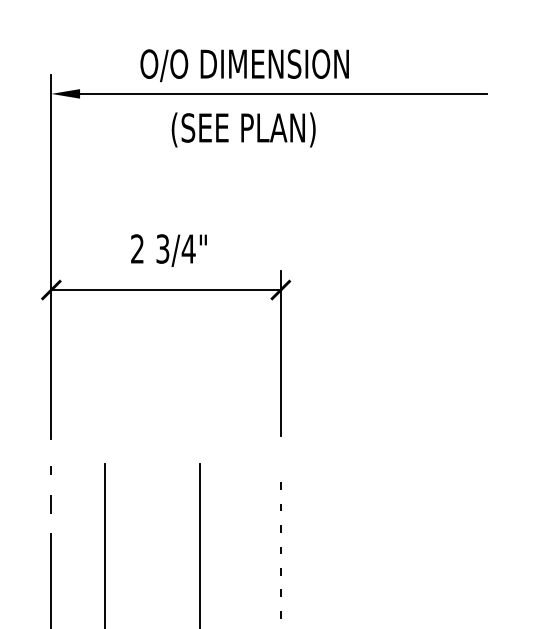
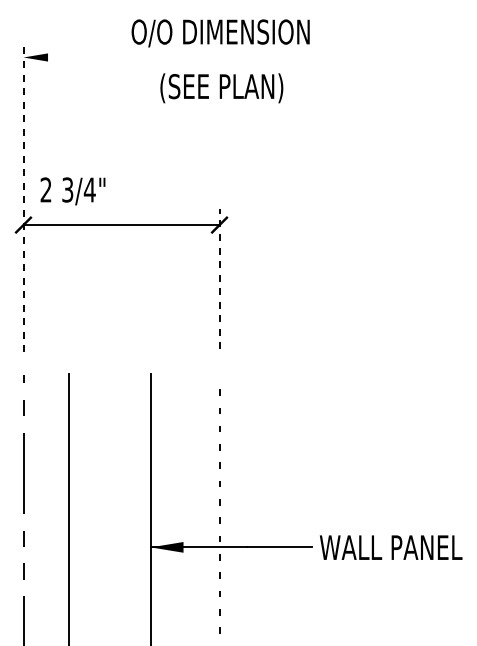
text: (244, 65) -> (220, 33), moved
line: (284, 93) -> (222, 57), removed
text: (243, 130) -> (221, 88), moved
text: (168, 250) -> (72, 191), moved
line: (51, 256) -> (23, 196), solid -> dashed
line: (280, 352) -> (219, 278), solid -> dashed

